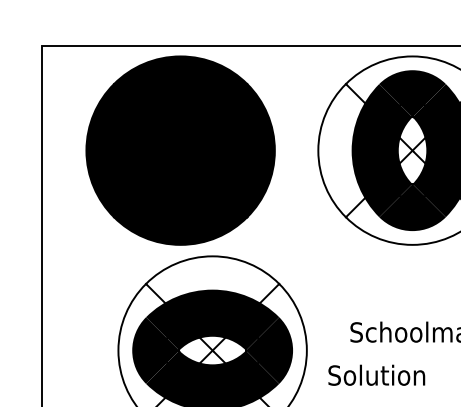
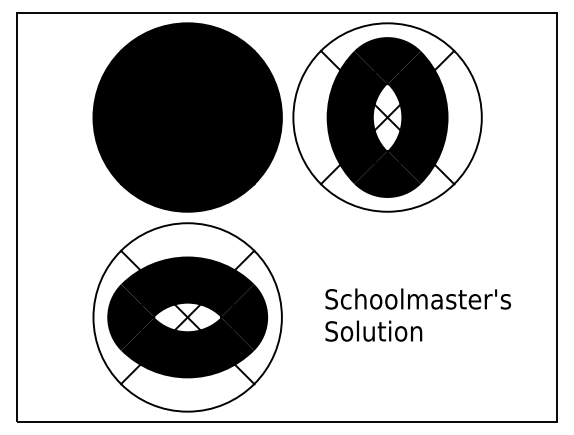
part: (180, 150) -> (187, 117), moved
text: (376, 374) -> (373, 330), moved

